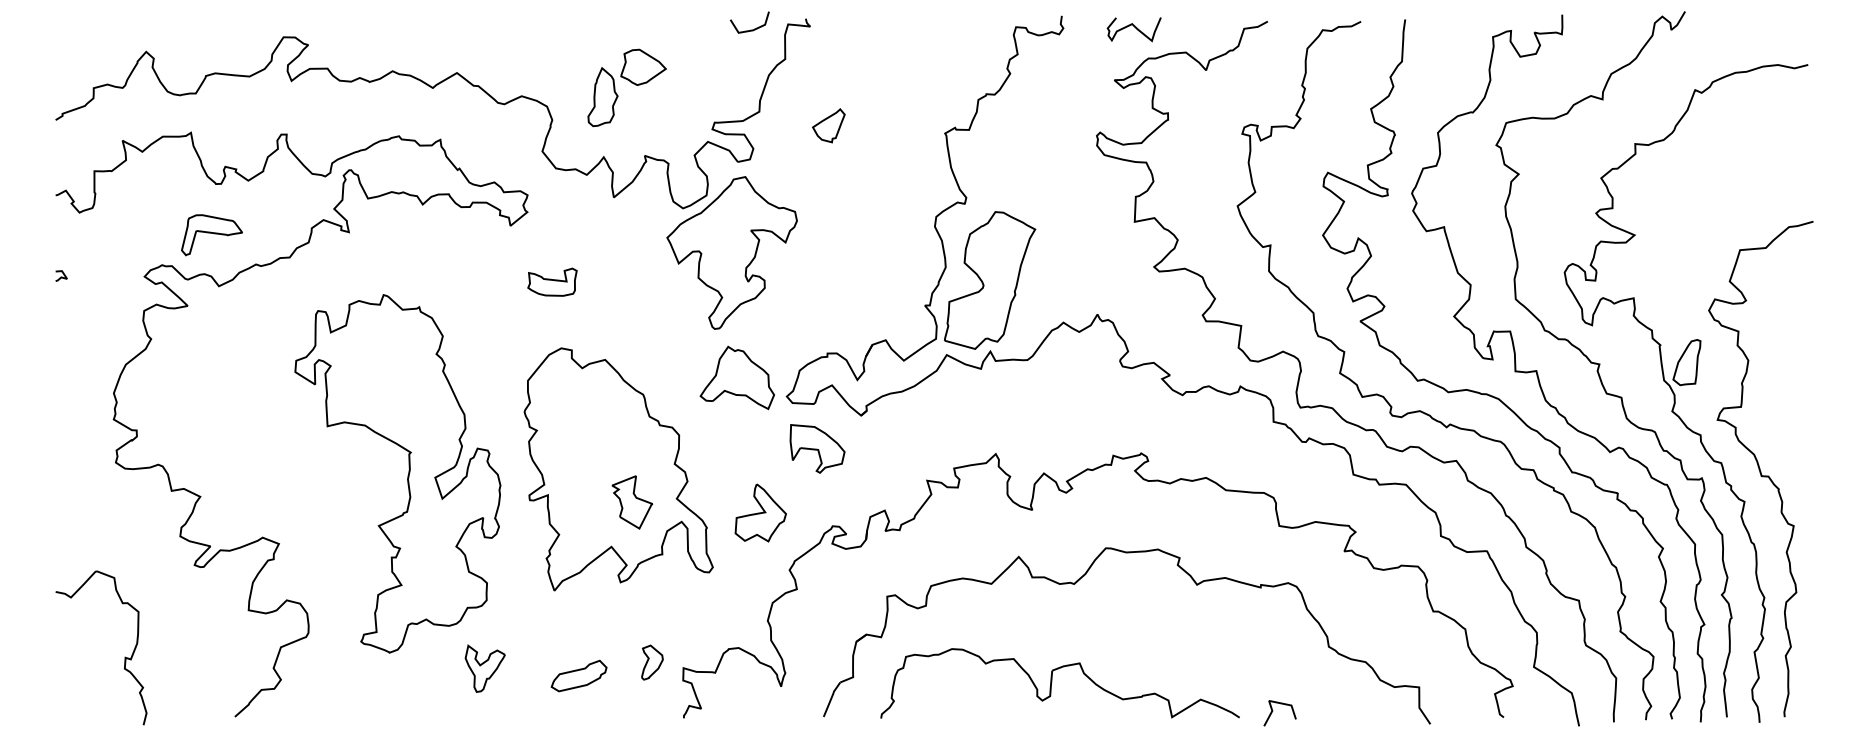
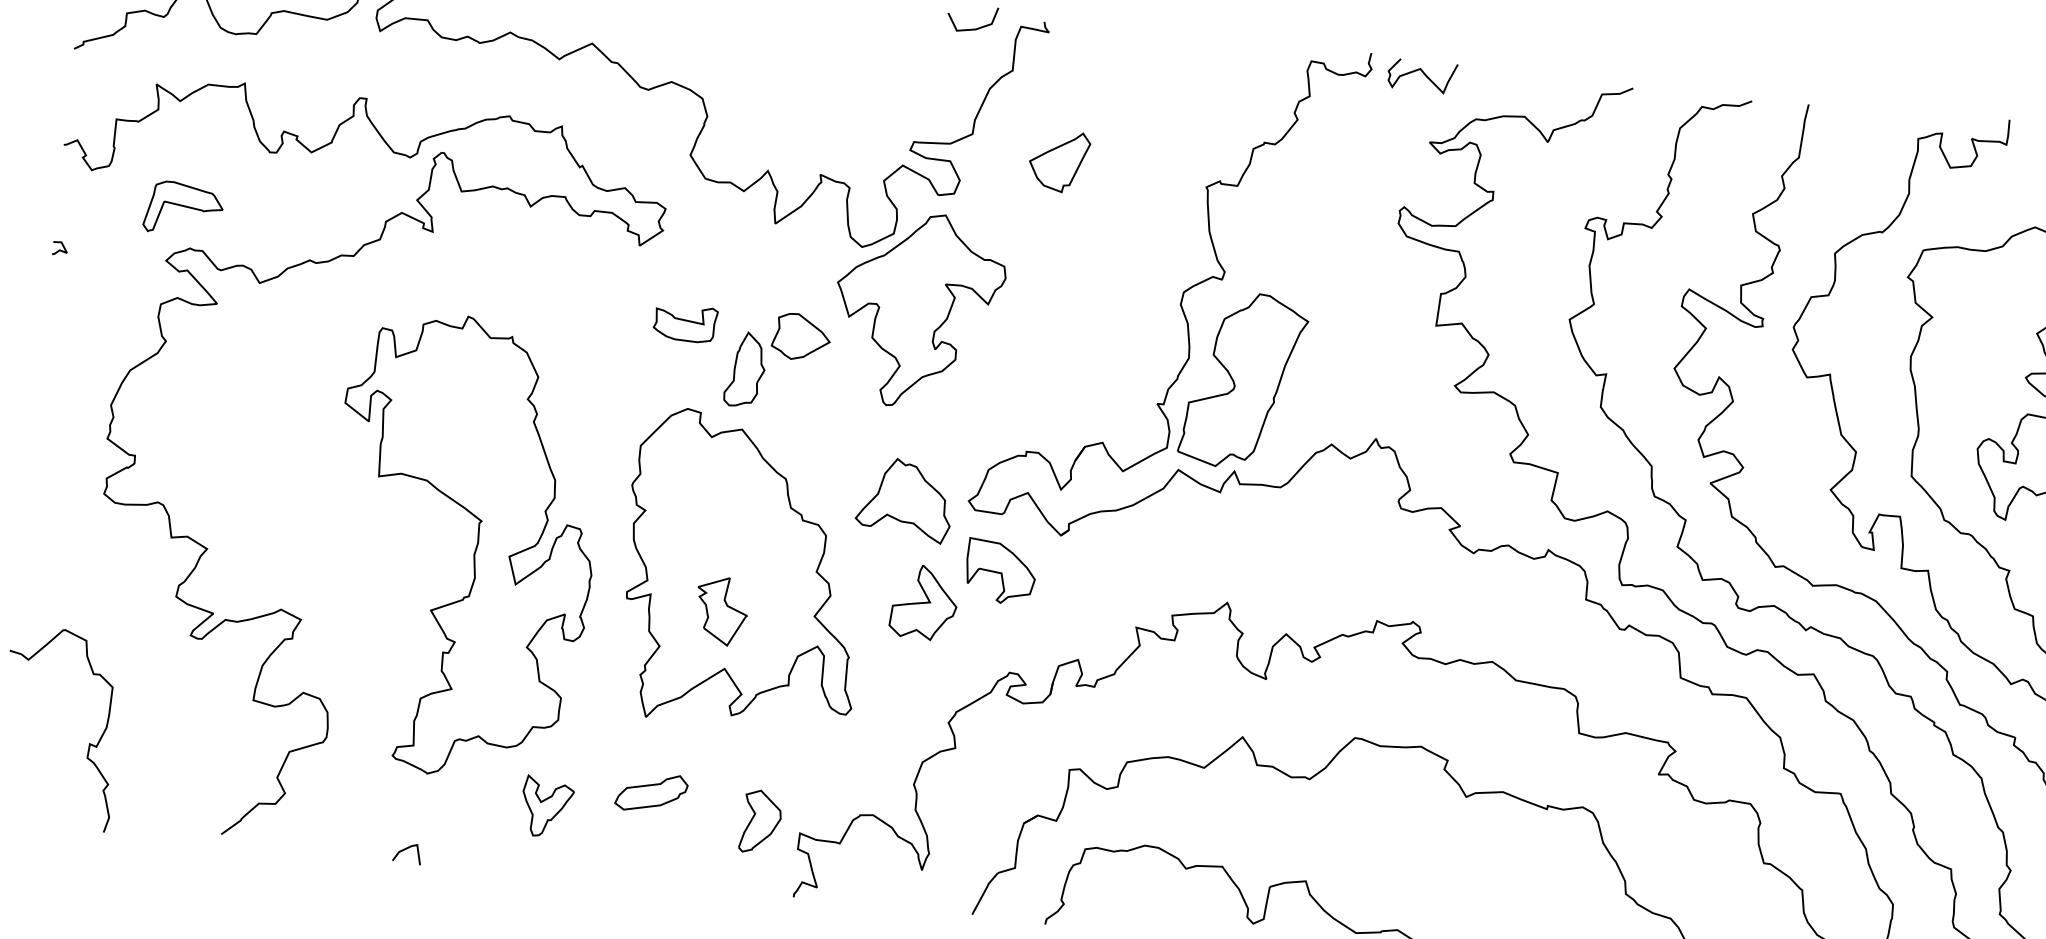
curve: (1134, 27) -> (1422, 73), moved
part: (630, 82) -> (782, 354), moved
part: (828, 125) -> (1058, 161), size x1.43
part: (211, 235) -> (183, 209), moved
part: (736, 377) -> (904, 499), moved
part: (632, 502) -> (721, 611), moved
part: (760, 512) -> (924, 601), moved
part: (652, 662) -> (761, 821), size x1.43
part: (578, 675) -> (650, 792), moved
line: (380, 713) -> (407, 849), added

